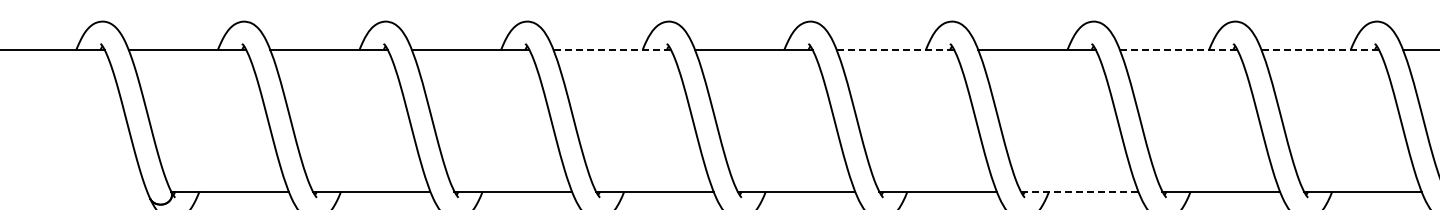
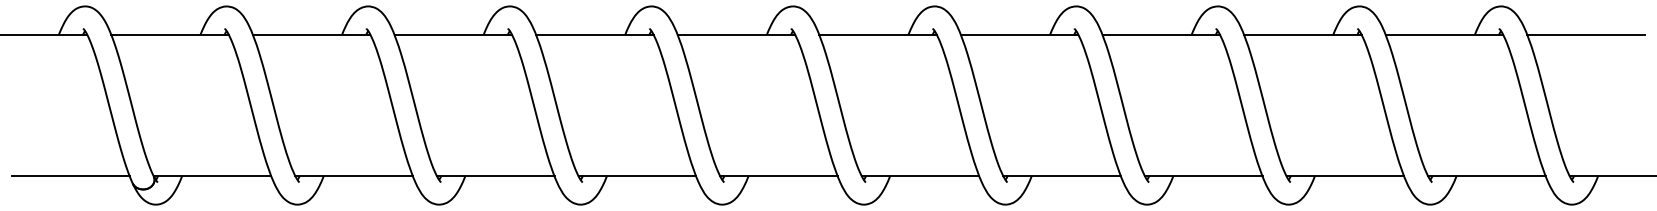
line: (611, 49) -> (594, 34), dashed -> solid
line: (895, 49) -> (878, 34), dashed -> solid
line: (1178, 49) -> (1161, 34), dashed -> solid
line: (1319, 49) -> (1302, 34), dashed -> solid
line: (87, 191) -> (70, 176), added
line: (1079, 191) -> (1062, 176), dashed -> solid

